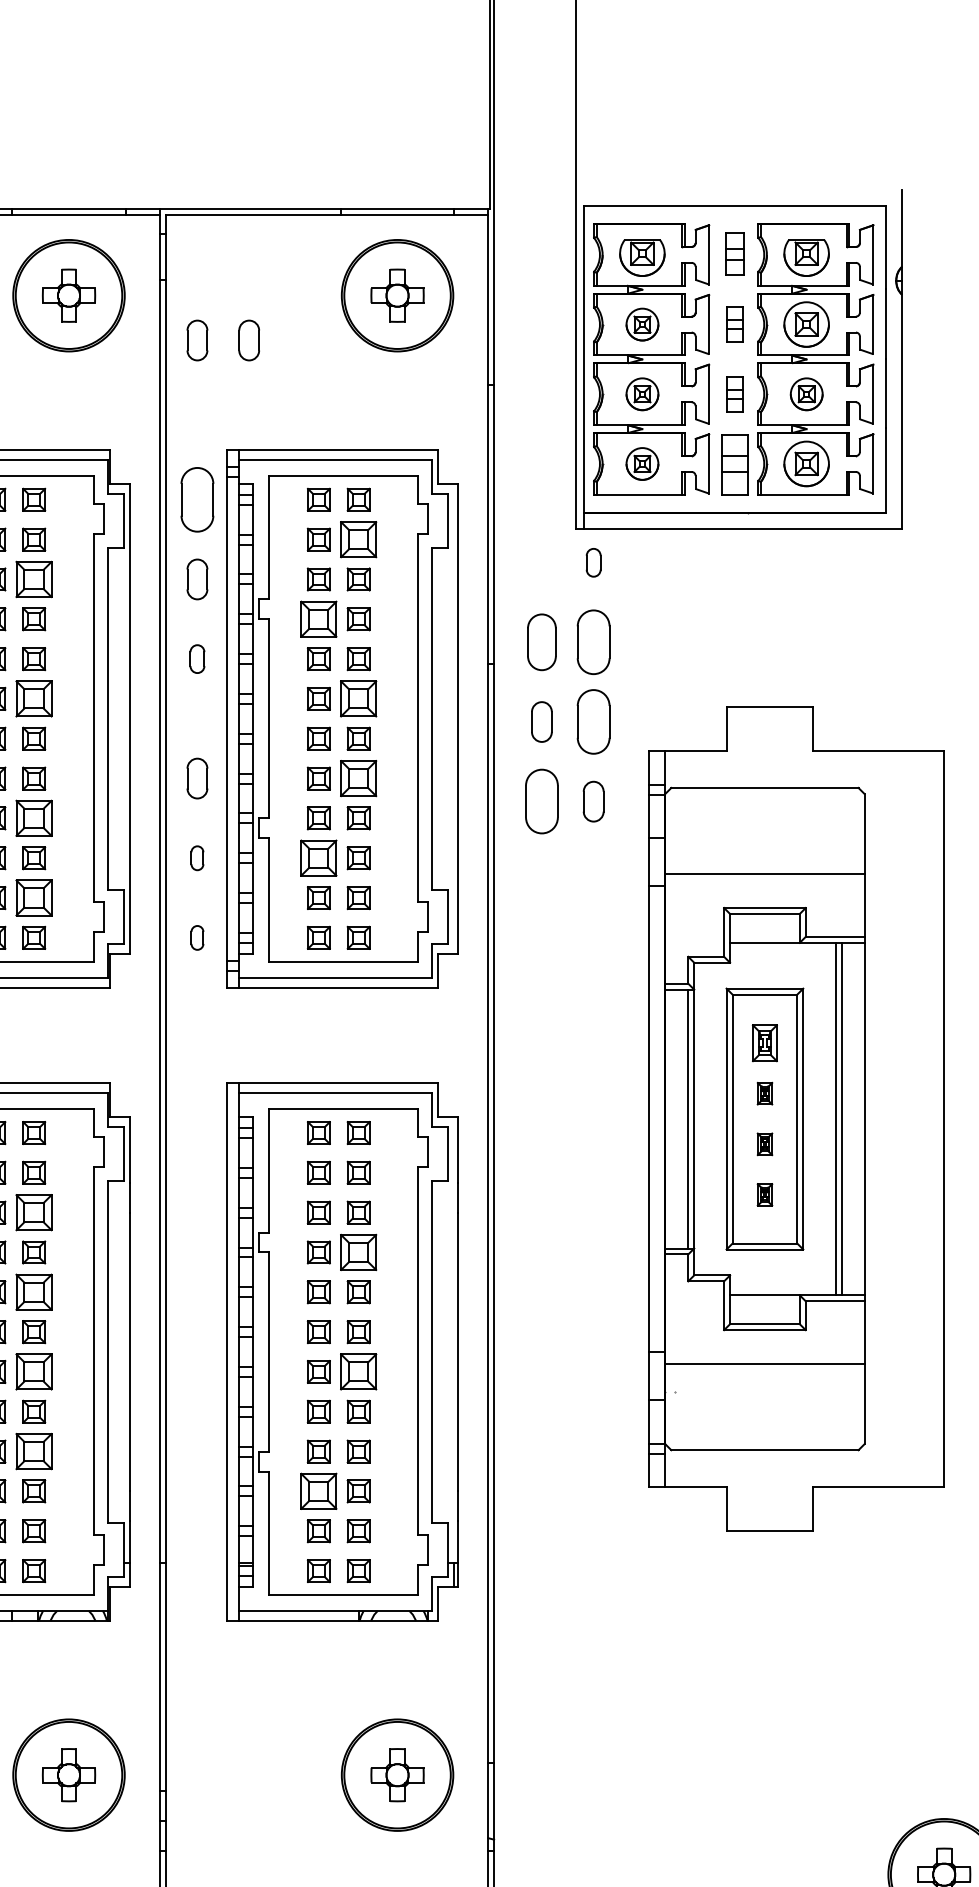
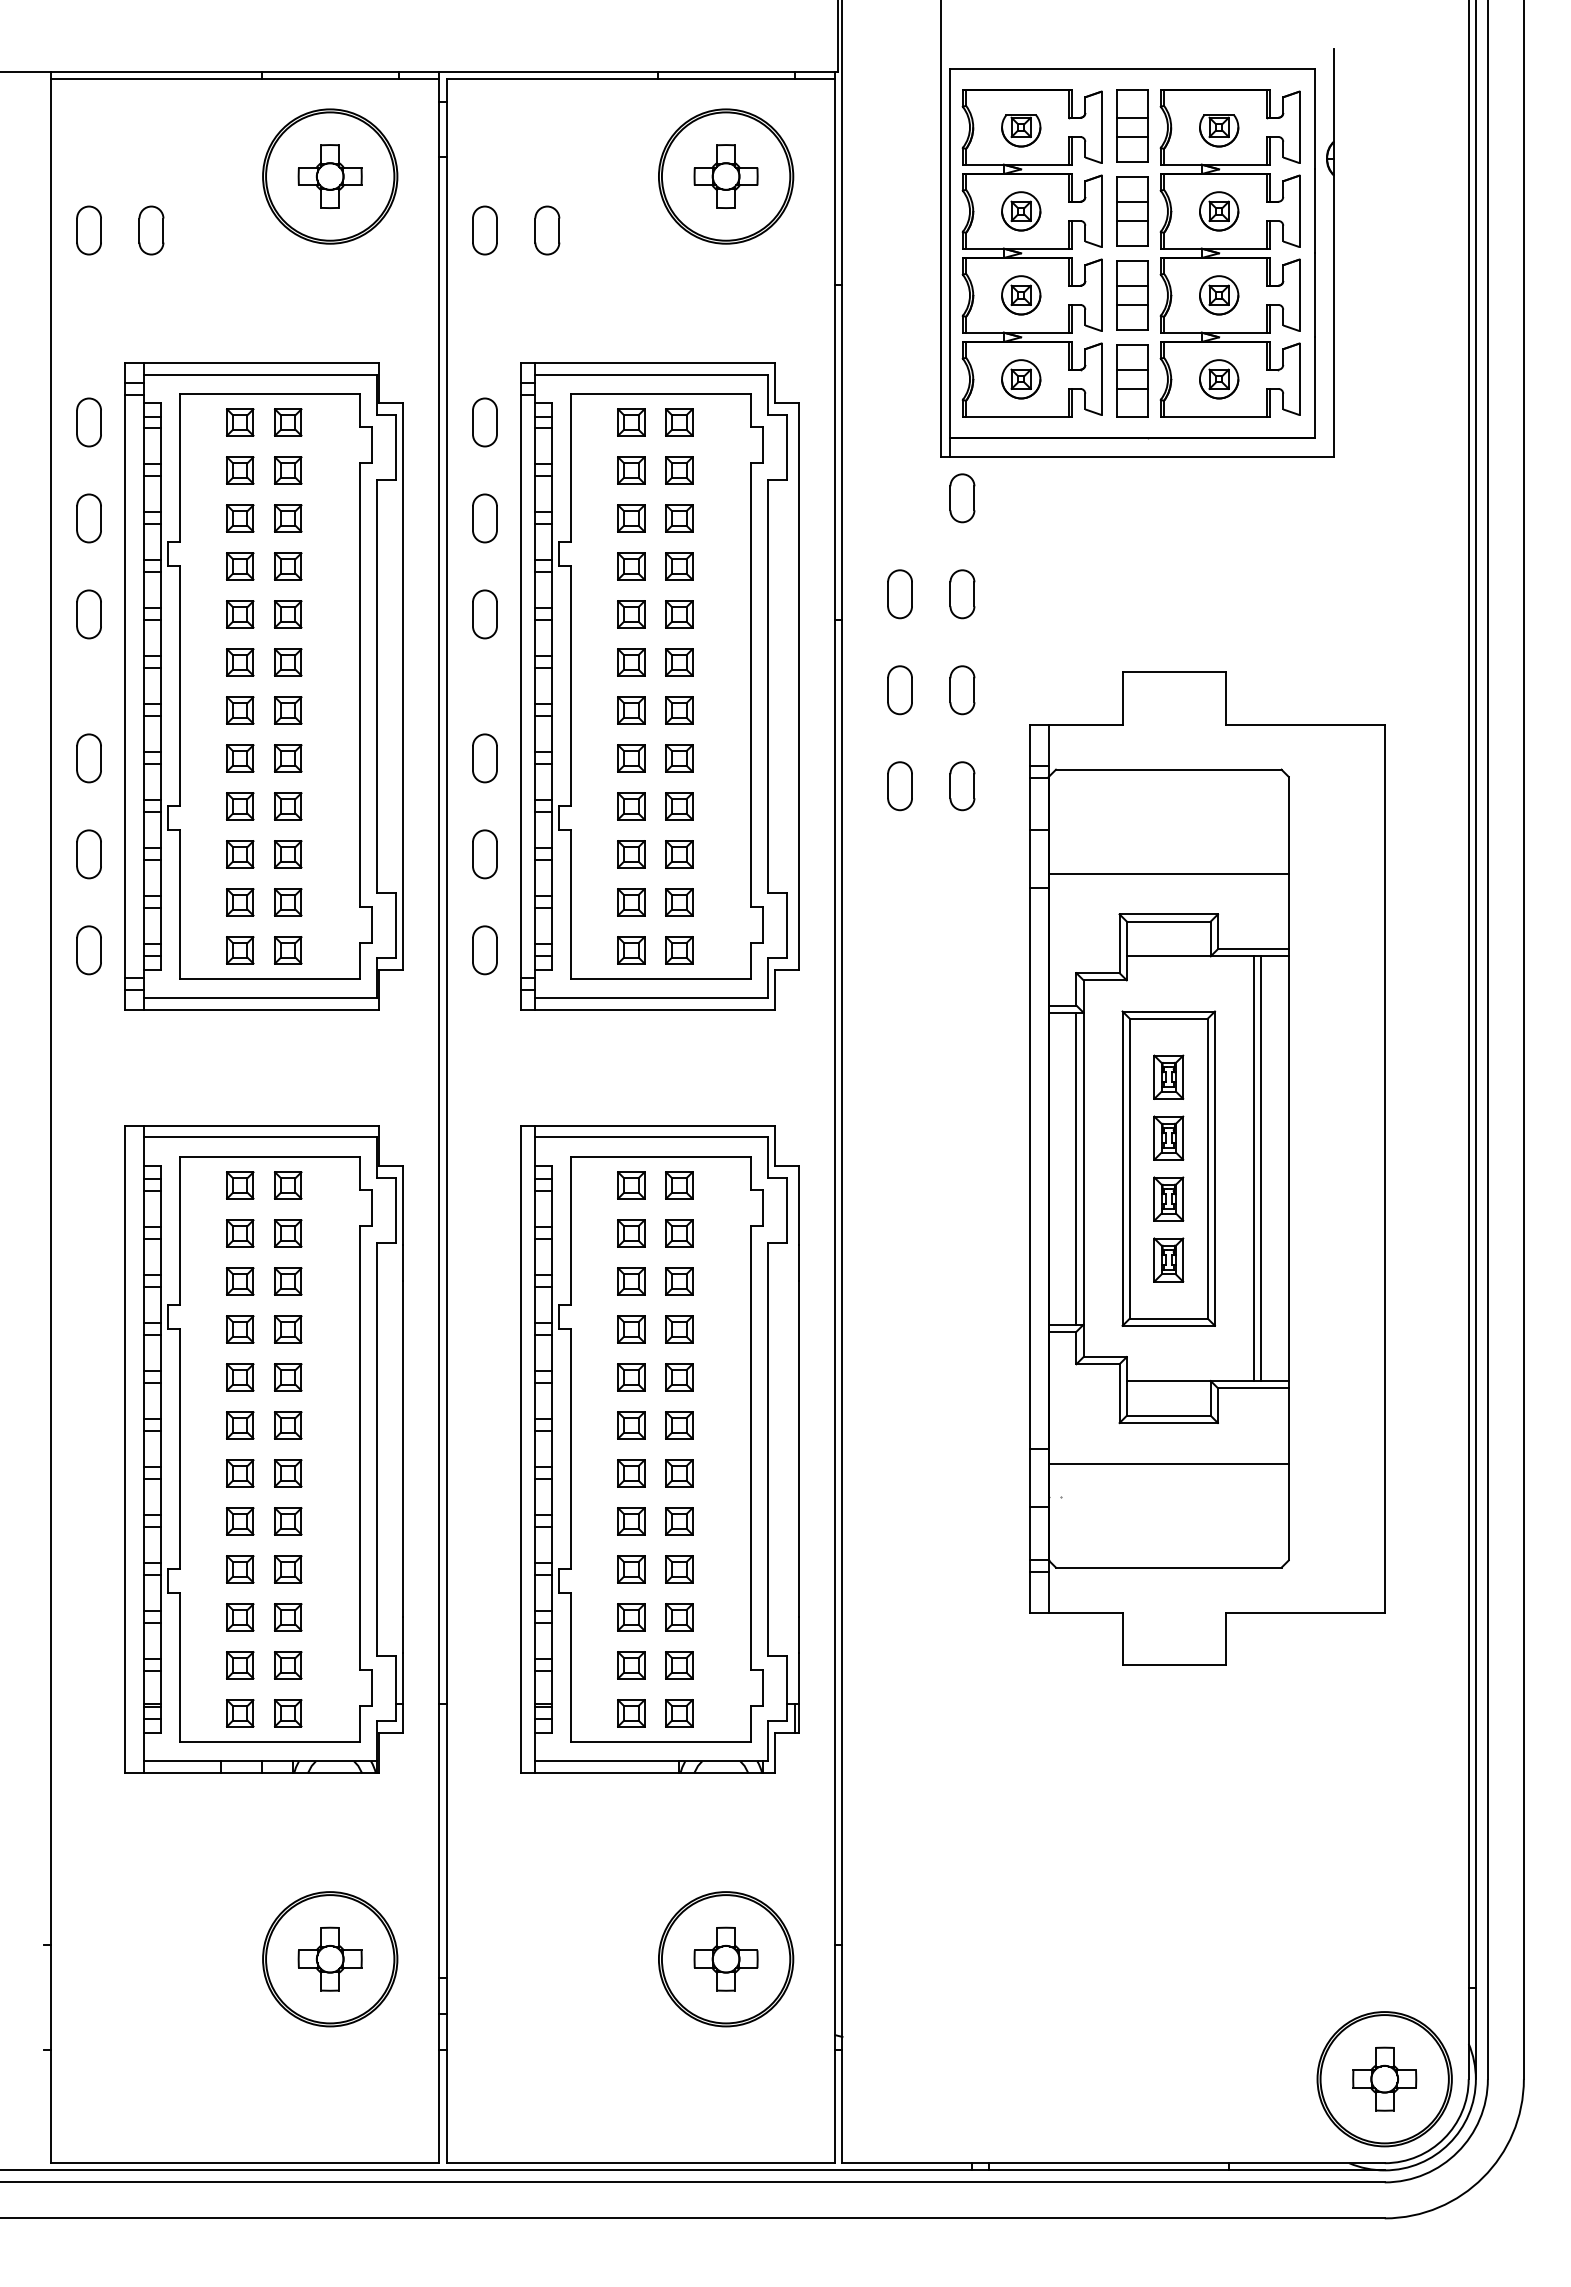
part: (734, 253) -> (1132, 125), size x1.43
part: (642, 257) -> (1021, 130), size x0.71
part: (807, 257) -> (1219, 130), size x0.71
part: (734, 324) -> (1132, 211), size x1.67
part: (807, 324) -> (1219, 211), size x0.71
part: (734, 394) -> (1132, 295), size x1.67
part: (807, 464) -> (1219, 379), size x0.71
part: (197, 499) -> (484, 422), size x0.62
part: (358, 539) -> (679, 470), size x0.62
part: (593, 562) -> (962, 498), size x1.43
part: (34, 579) -> (288, 518), size x0.62
part: (319, 619) -> (631, 566), size x0.62
part: (541, 642) -> (899, 594), size x0.71
part: (593, 642) -> (962, 594), size x0.62
part: (197, 659) -> (484, 614), size x1.43
part: (34, 699) -> (288, 662), size x0.62
part: (358, 699) -> (679, 662), size x0.62
part: (593, 722) -> (962, 690), size x0.62
part: (358, 778) -> (679, 758), size x0.62
part: (541, 801) -> (899, 786), size x0.62
part: (34, 818) -> (288, 806), size x0.62
part: (197, 858) -> (484, 854), size x1.67
part: (319, 858) -> (631, 854), size x0.62
part: (34, 898) -> (288, 902), size x0.62
part: (197, 938) -> (484, 950), size x1.67
part: (764, 1093) -> (1168, 1137), size x1.67
part: (764, 1143) -> (1168, 1198), size x1.67
part: (764, 1194) -> (1168, 1259), size x1.67
part: (34, 1212) -> (288, 1281), size x0.62
part: (358, 1252) -> (679, 1329), size x0.62
part: (34, 1292) -> (288, 1377), size x0.62
part: (34, 1372) -> (288, 1473), size x0.62
part: (358, 1372) -> (679, 1473), size x0.62
part: (34, 1451) -> (288, 1569), size x0.62
part: (319, 1491) -> (631, 1617), size x0.62

